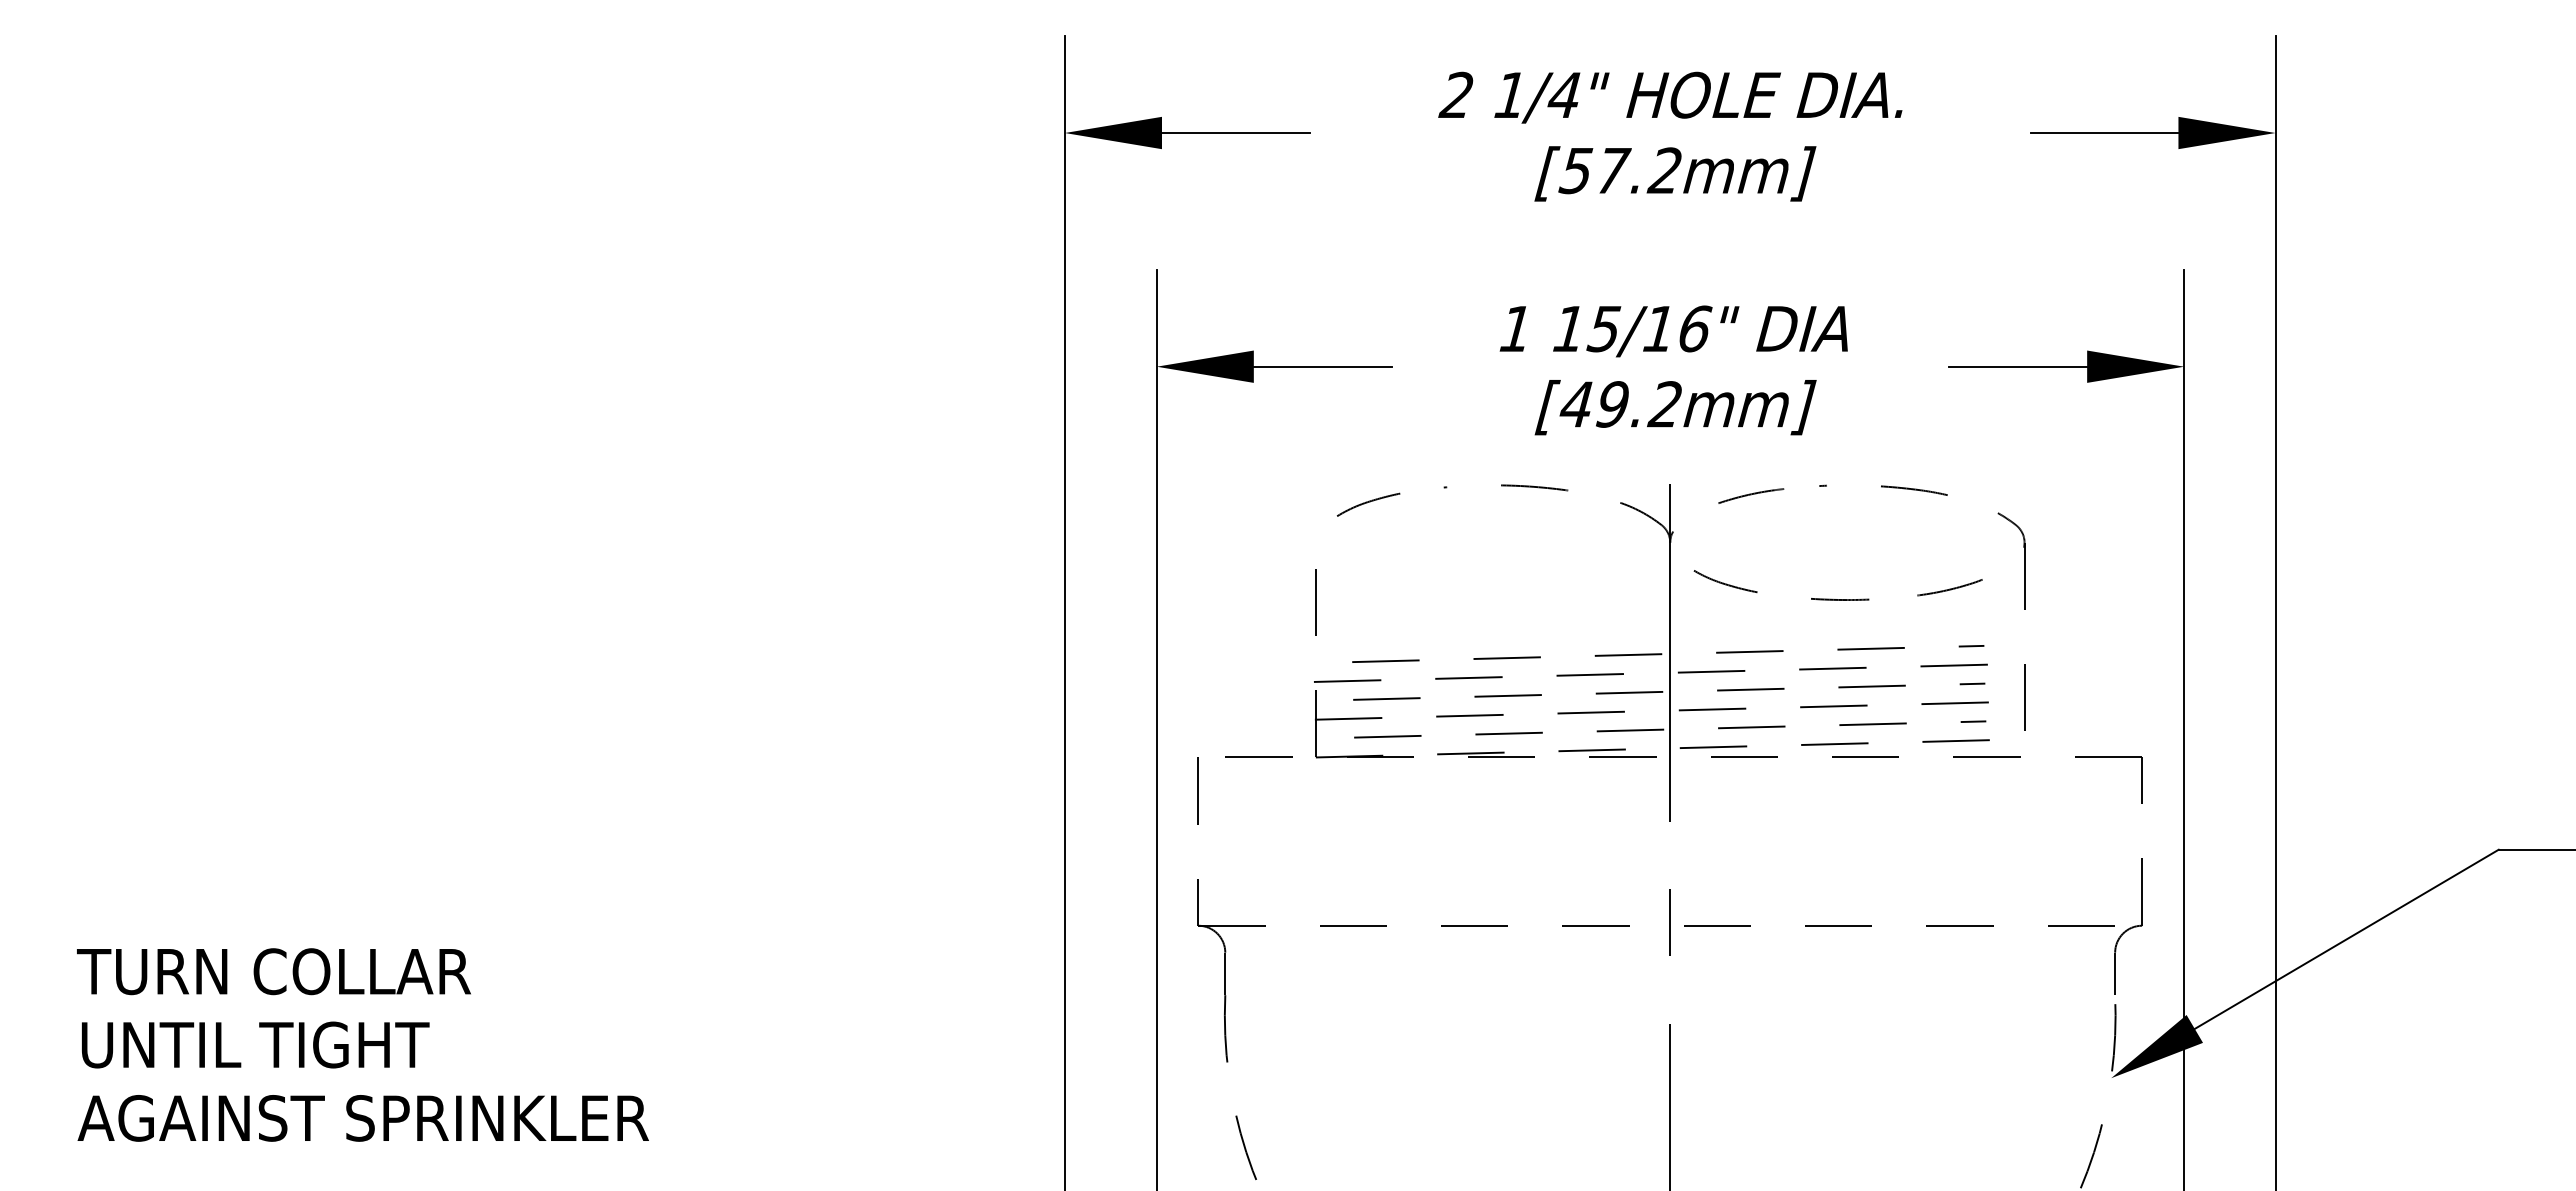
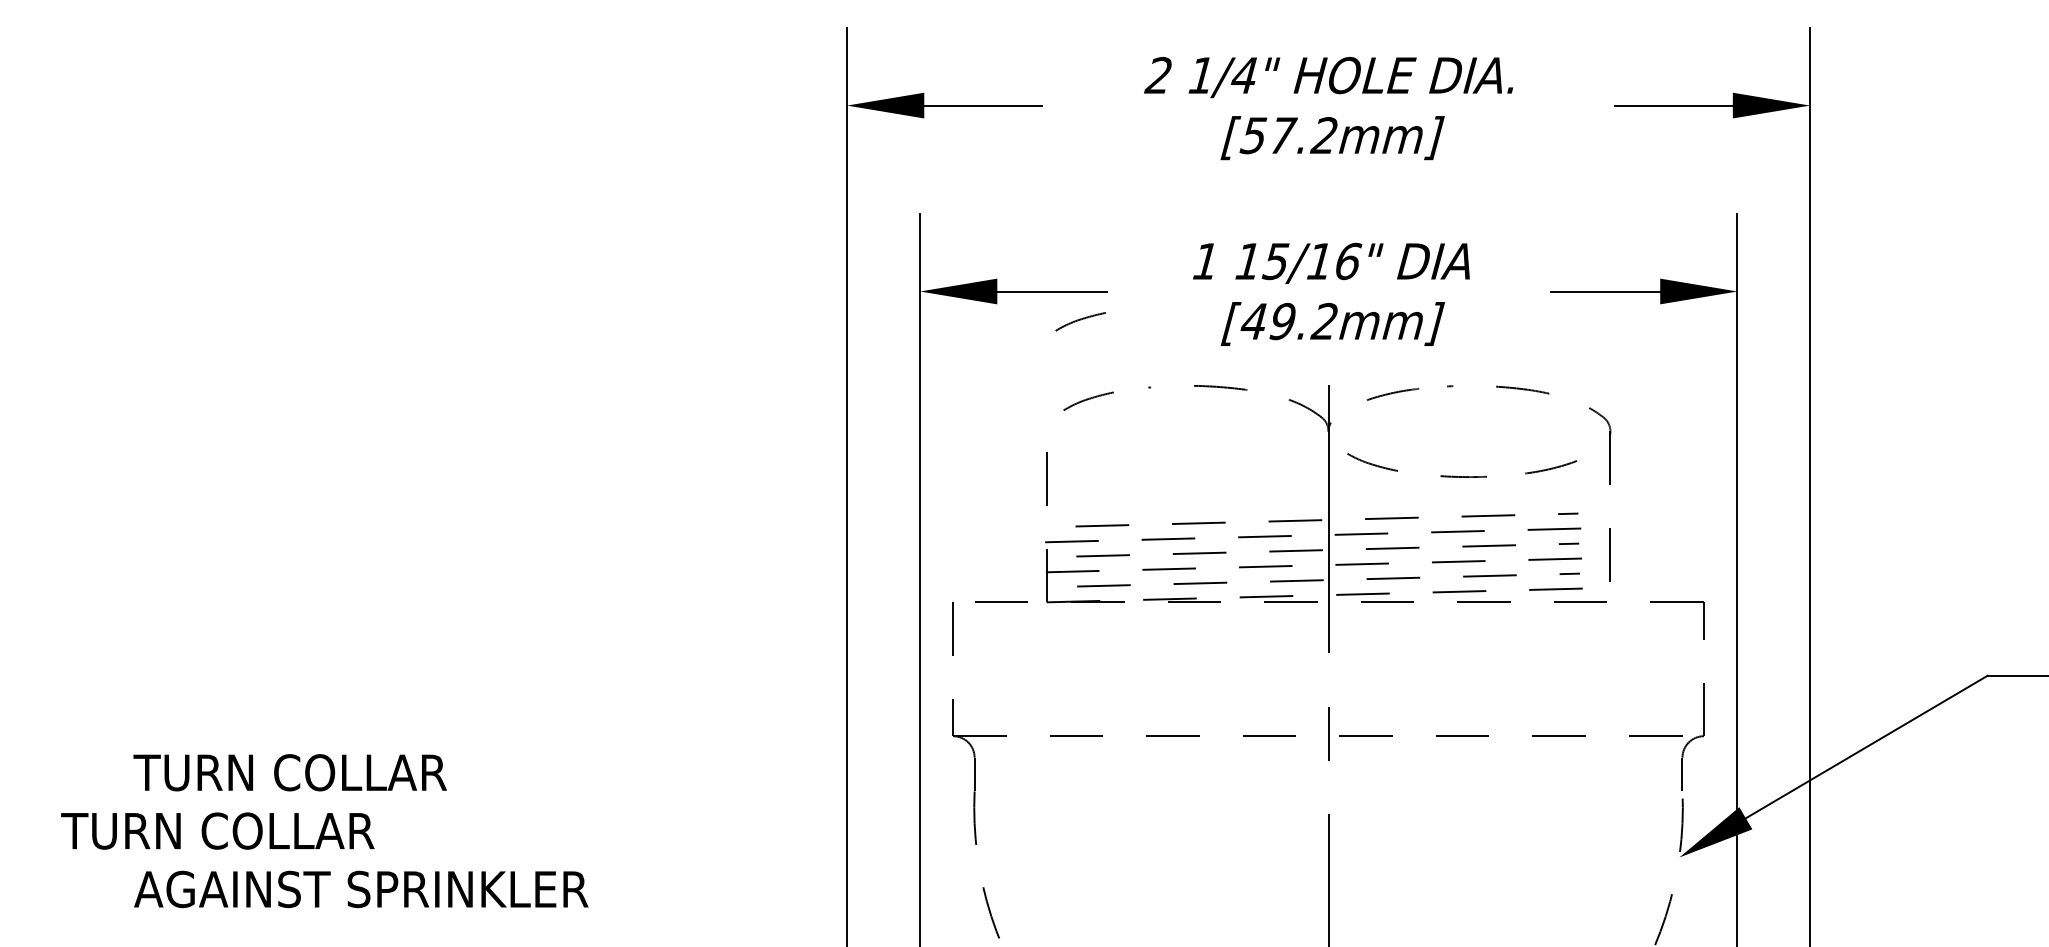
curve: (1357, 403) -> (1079, 320), added
text: (273, 971) -> (289, 772), moved
text: (274, 1044) -> (218, 830), UNTIL TIGHT -> TURN COLLAR
text: (362, 1118) -> (360, 889), moved

